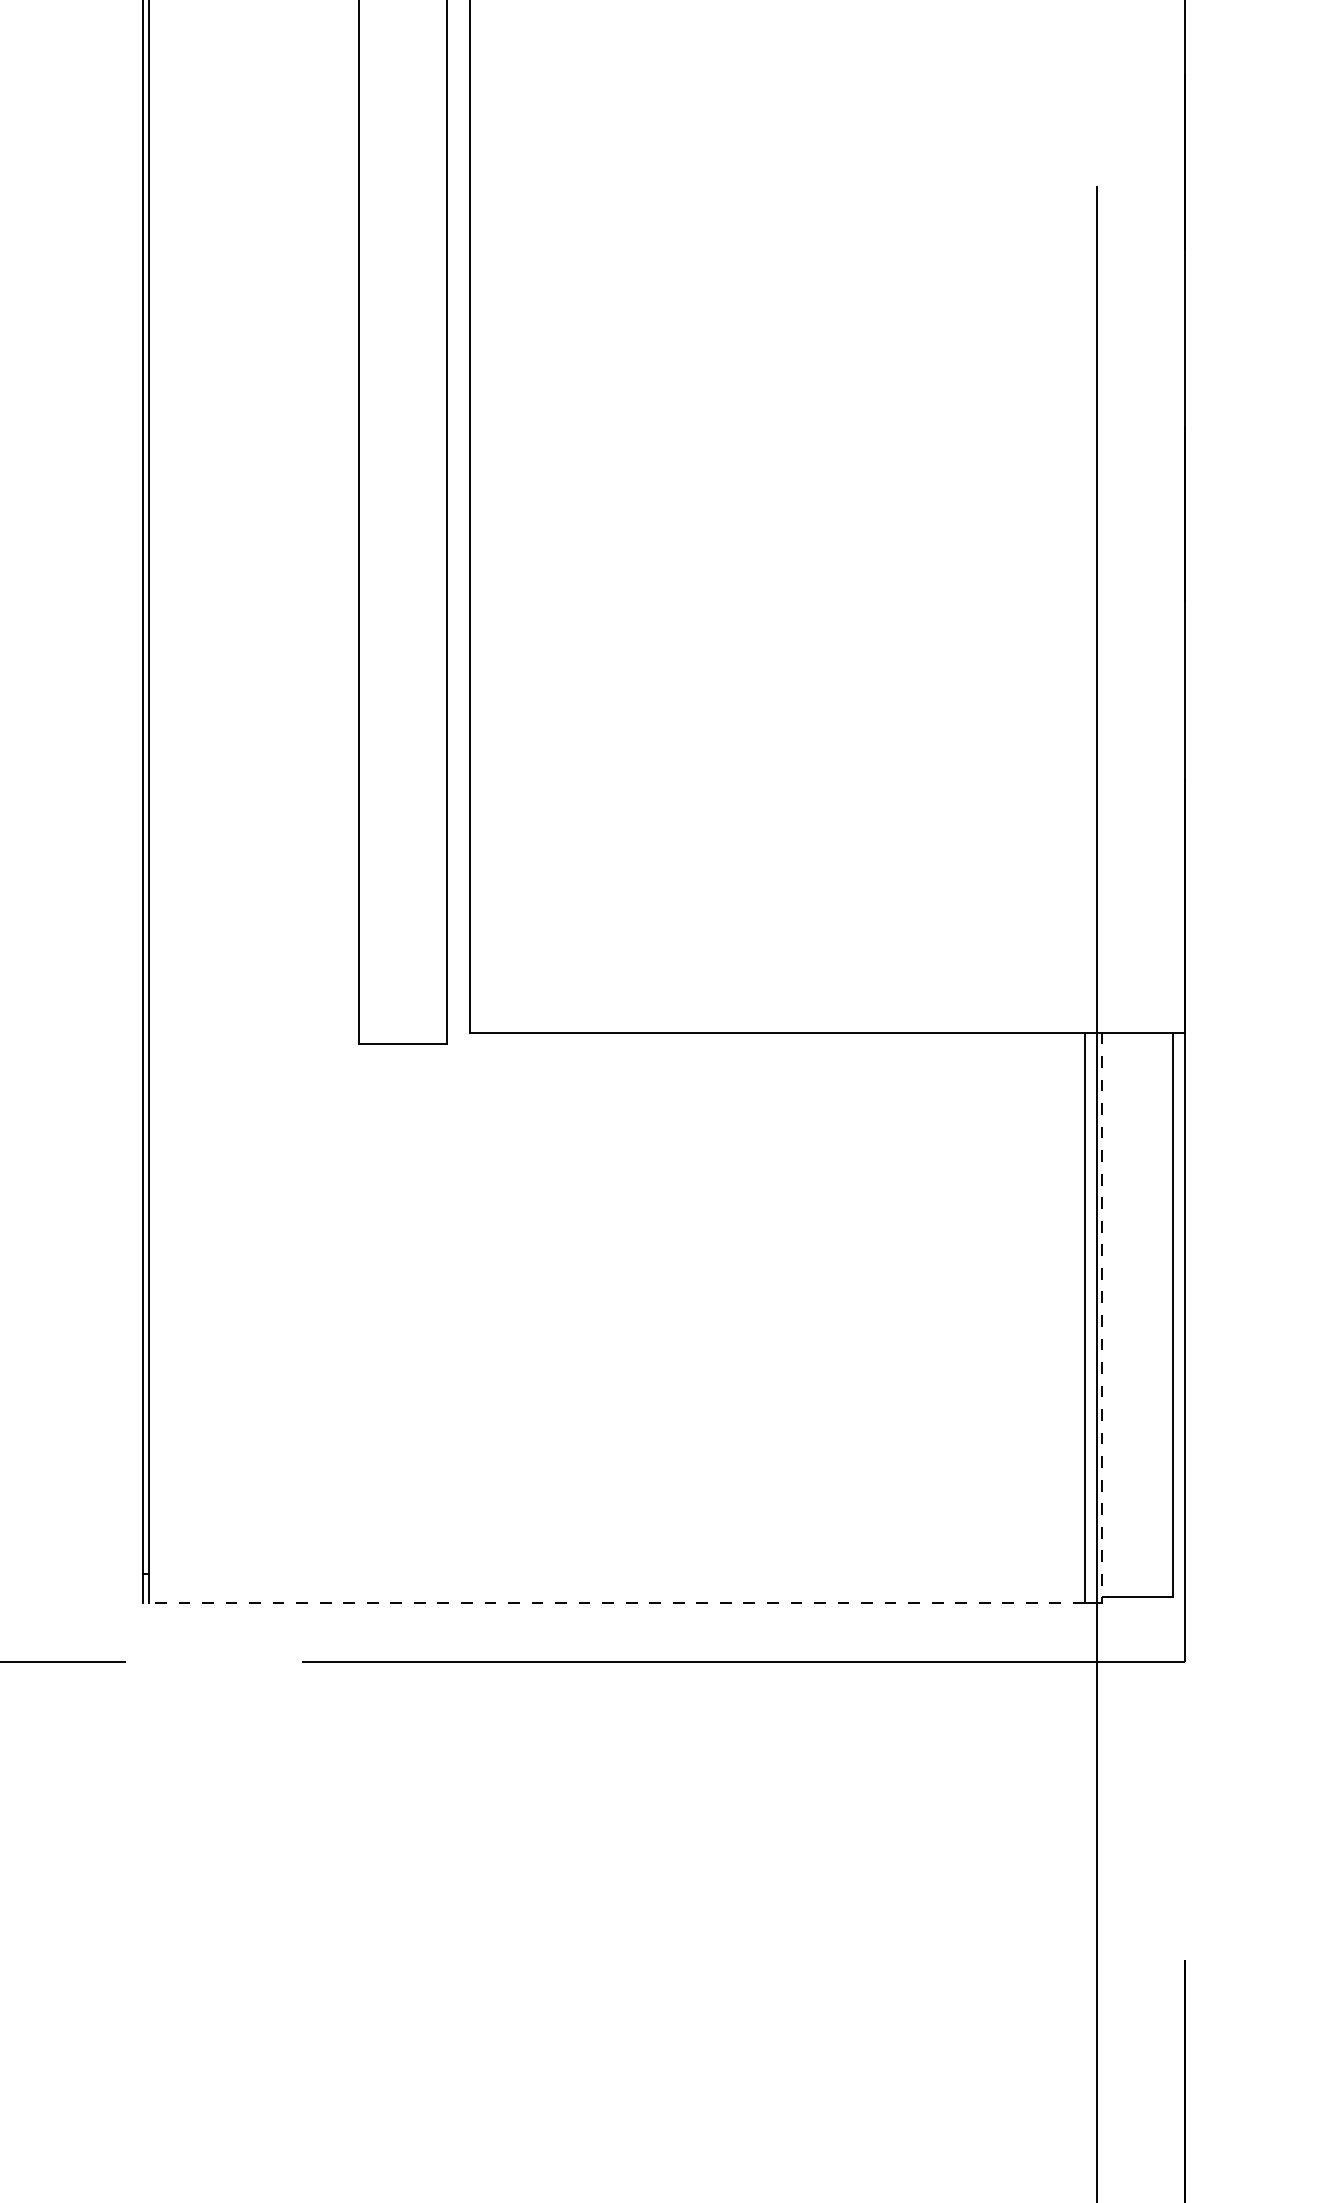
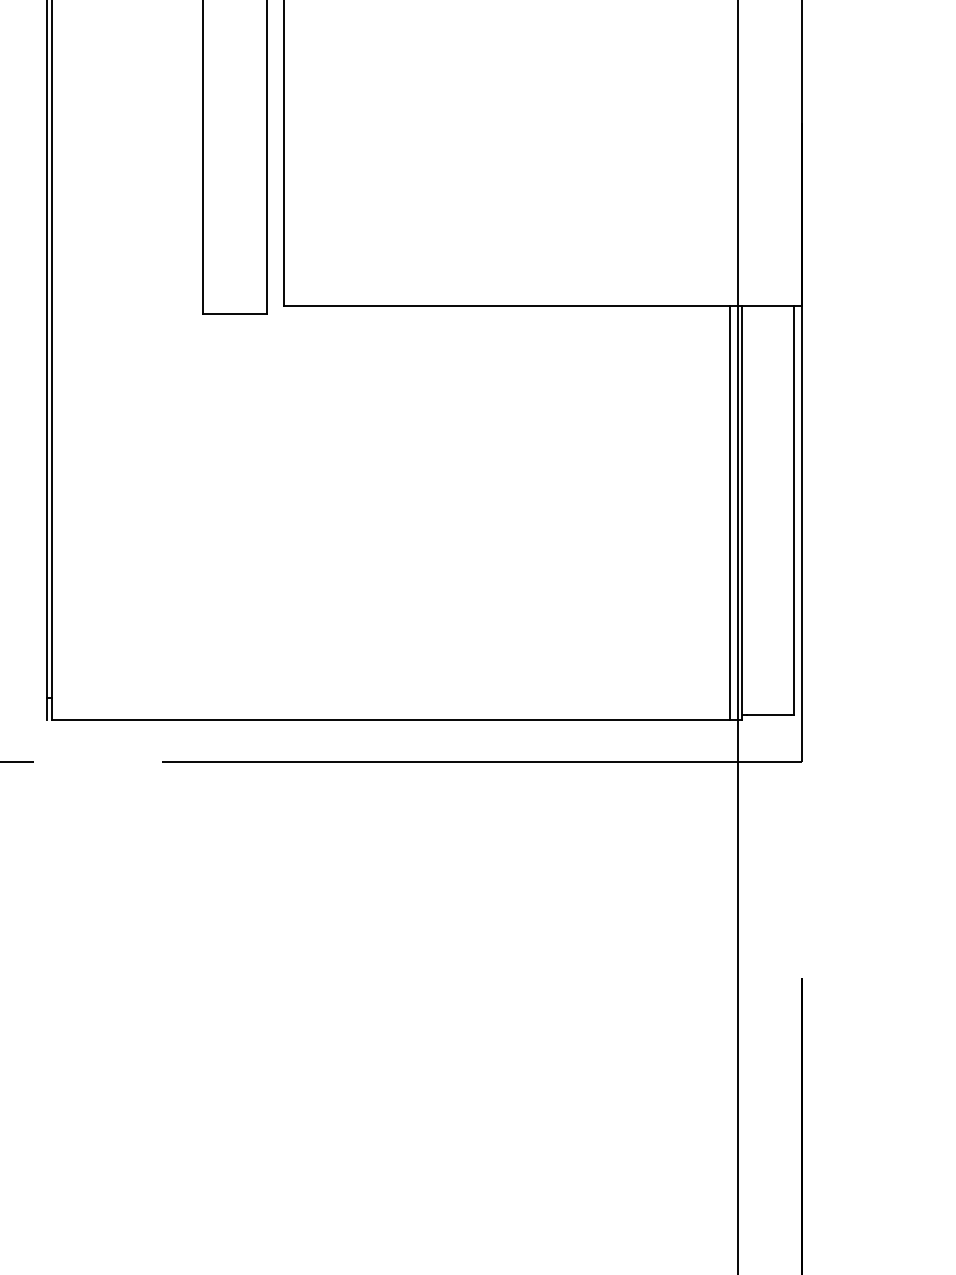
line: (1102, 1318) -> (742, 513), dashed -> solid
line: (616, 1603) -> (390, 719), dashed -> solid

